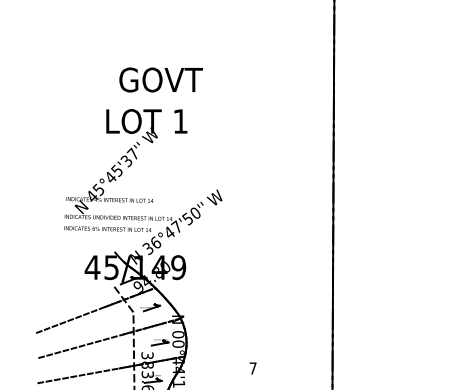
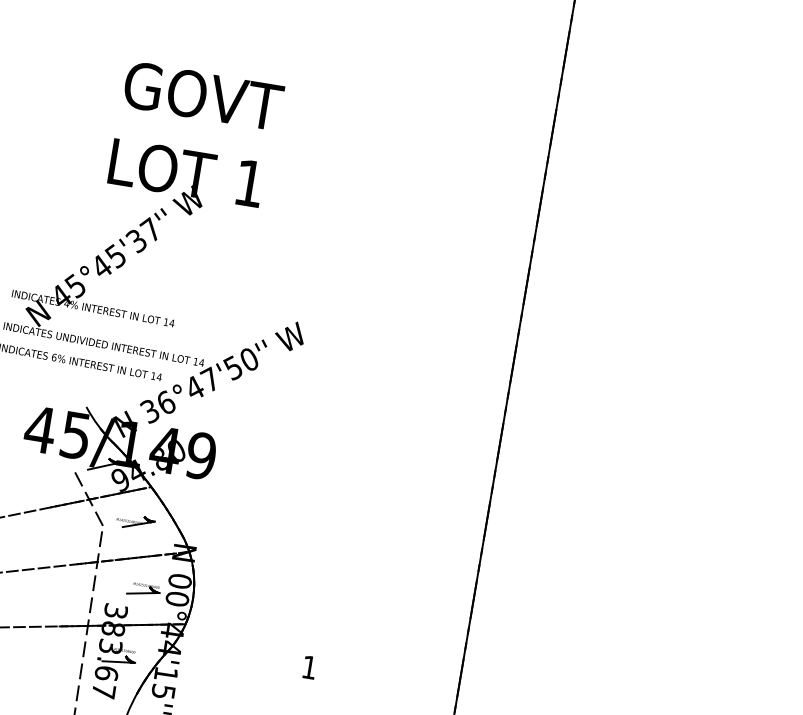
text: (160, 79) -> (202, 95), moved
text: (252, 368) -> (308, 667), 7 -> 1

